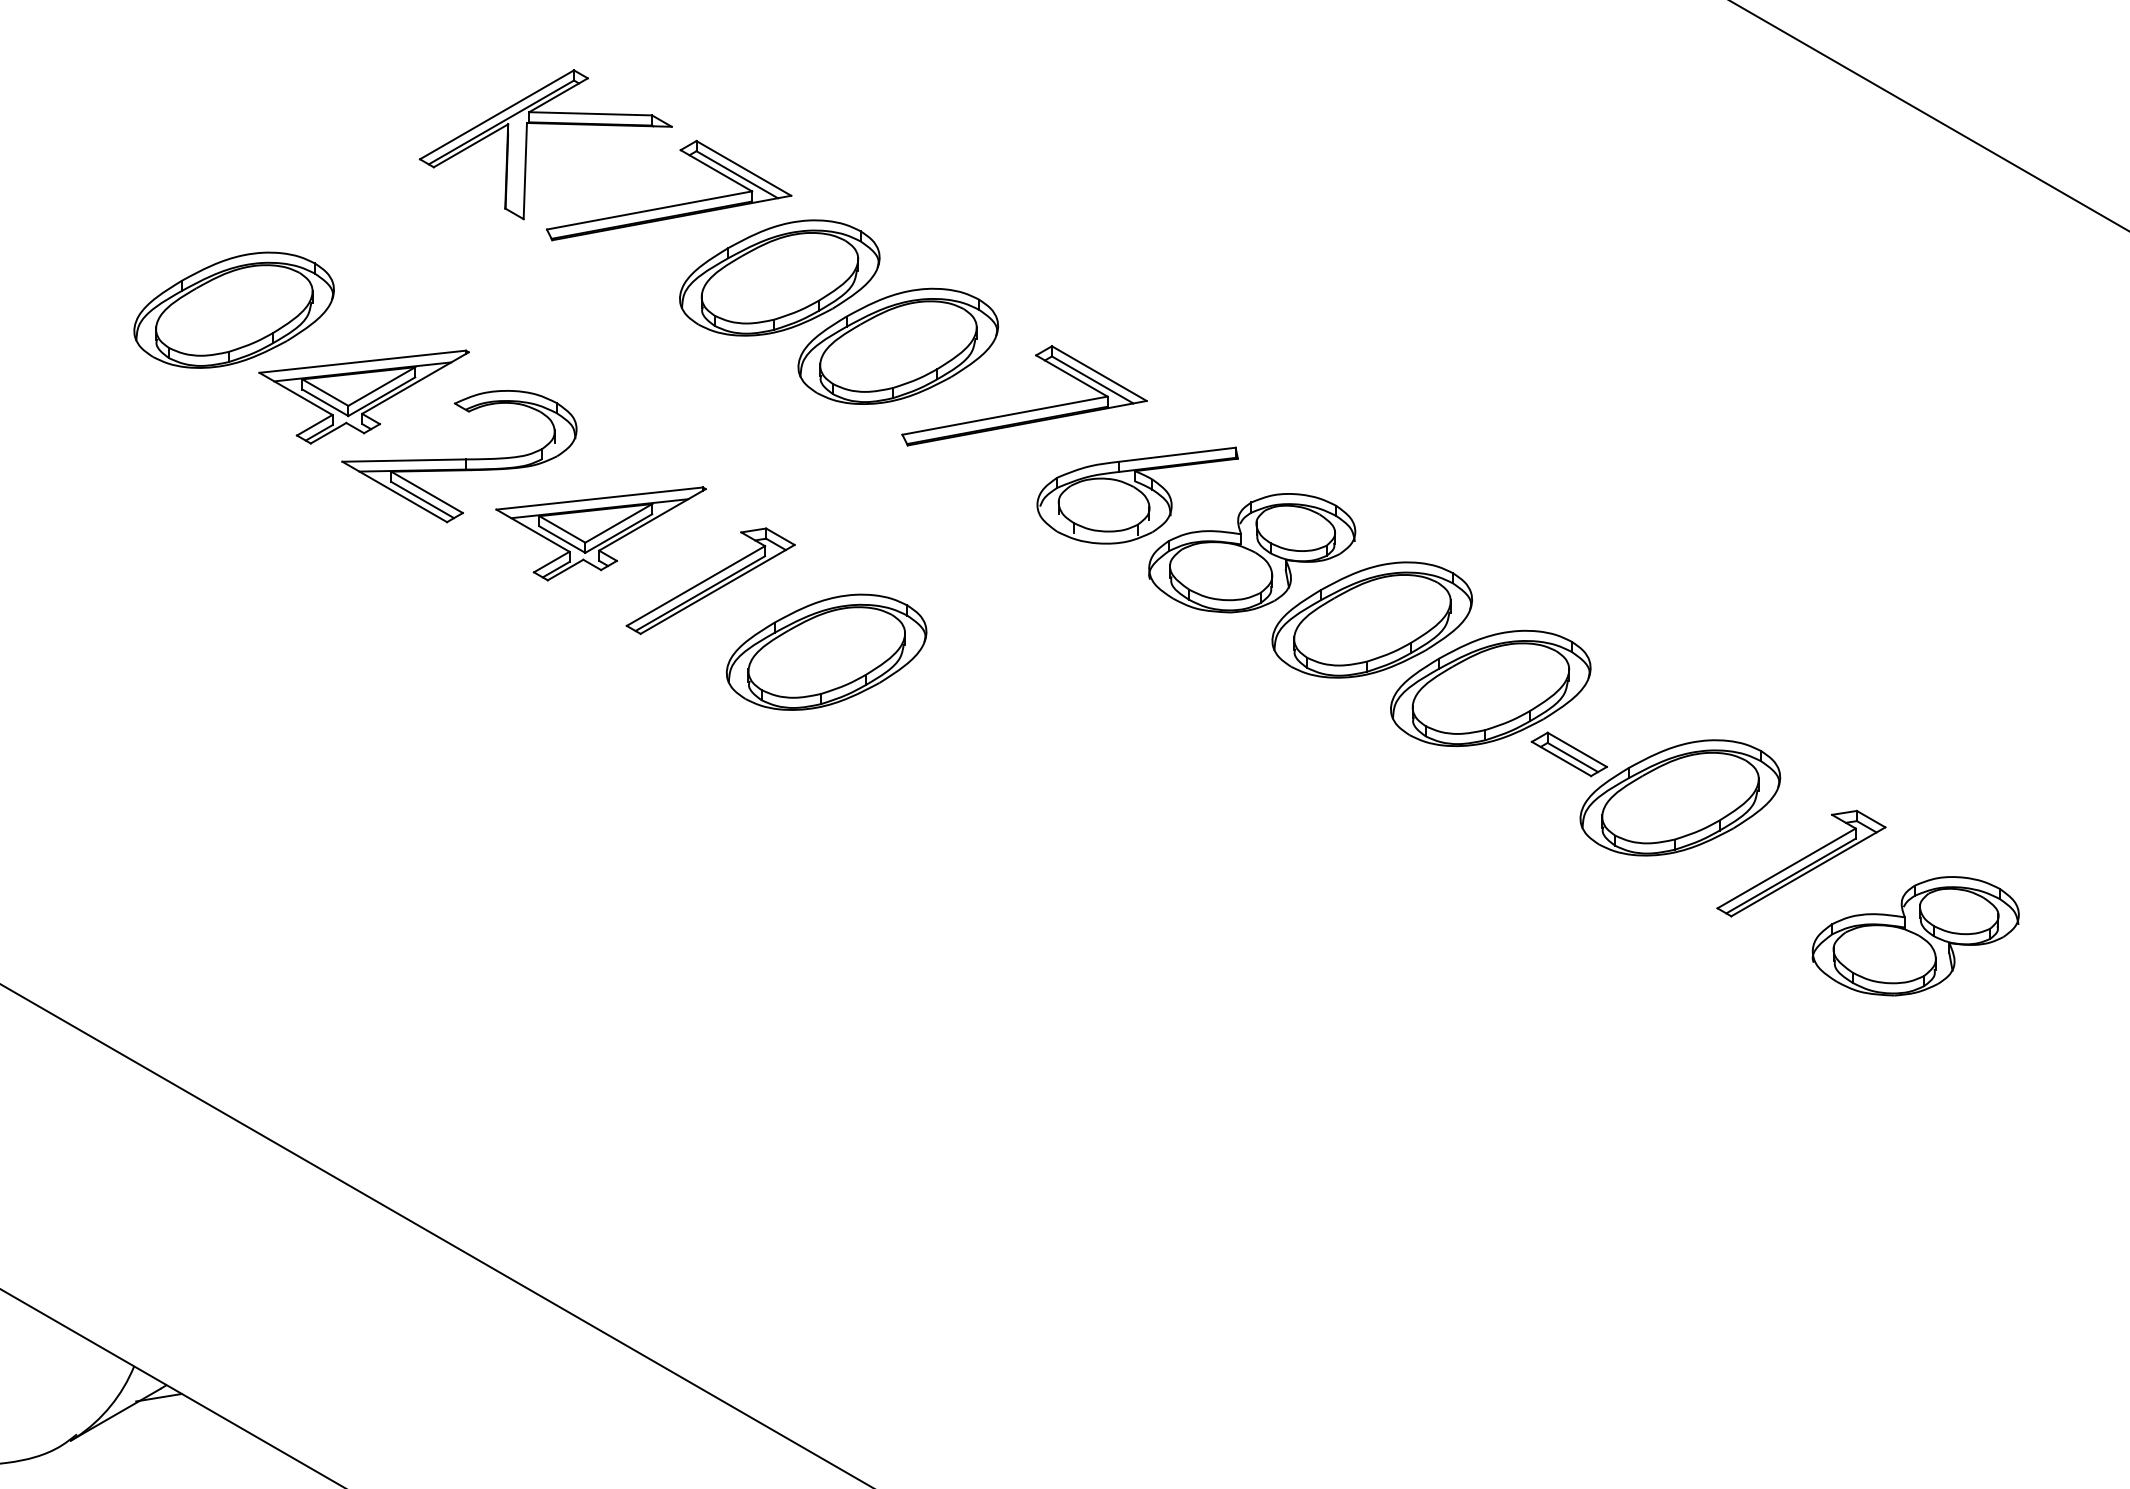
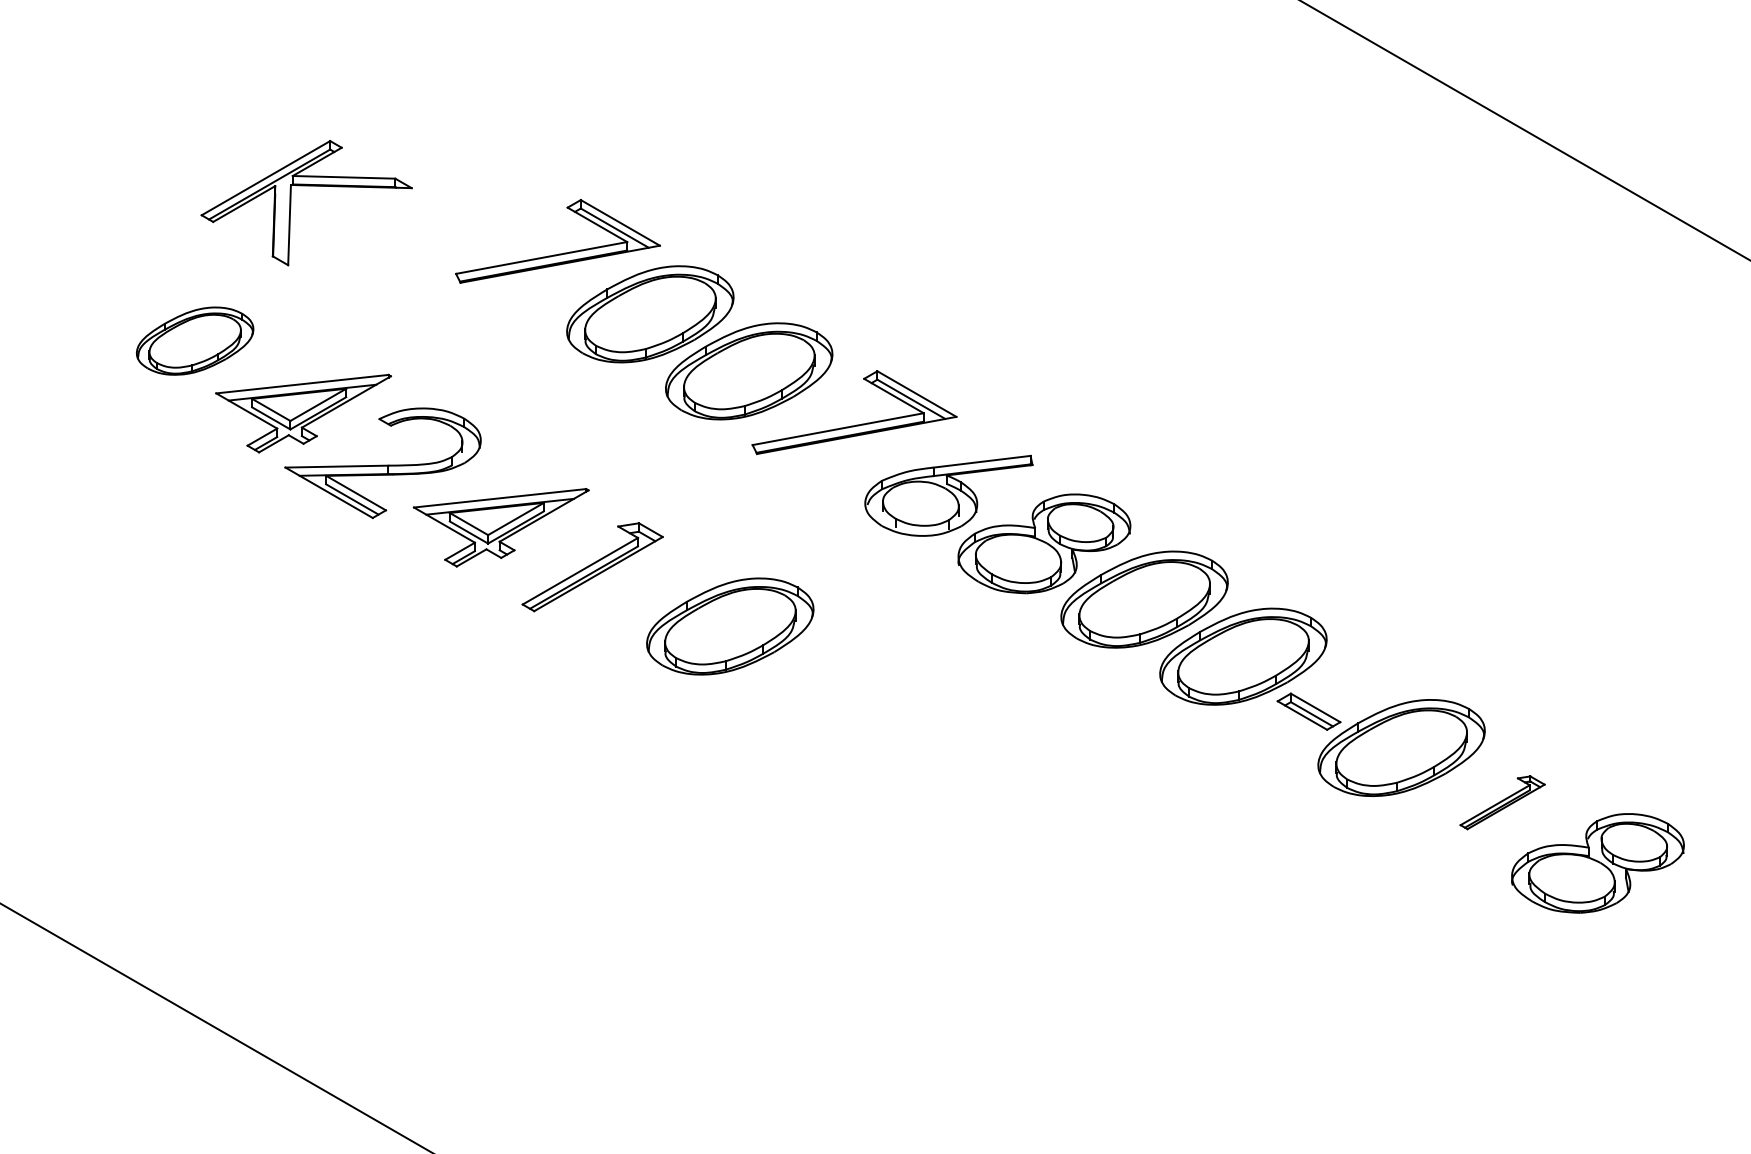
part: (527, 144) -> (291, 202), moved
part: (233, 309) -> (194, 340), size x0.7
part: (826, 651) -> (730, 625), moved
part: (1801, 863) -> (1502, 802), size x0.6

